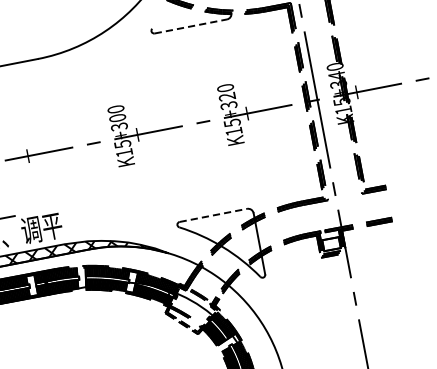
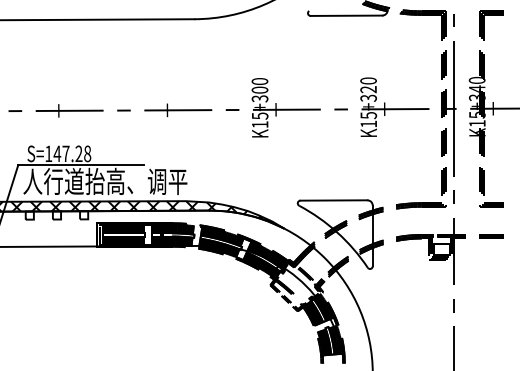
line: (190, 26) -> (346, 15), dashed -> solid
line: (213, 215) -> (334, 200), dashed -> solid

